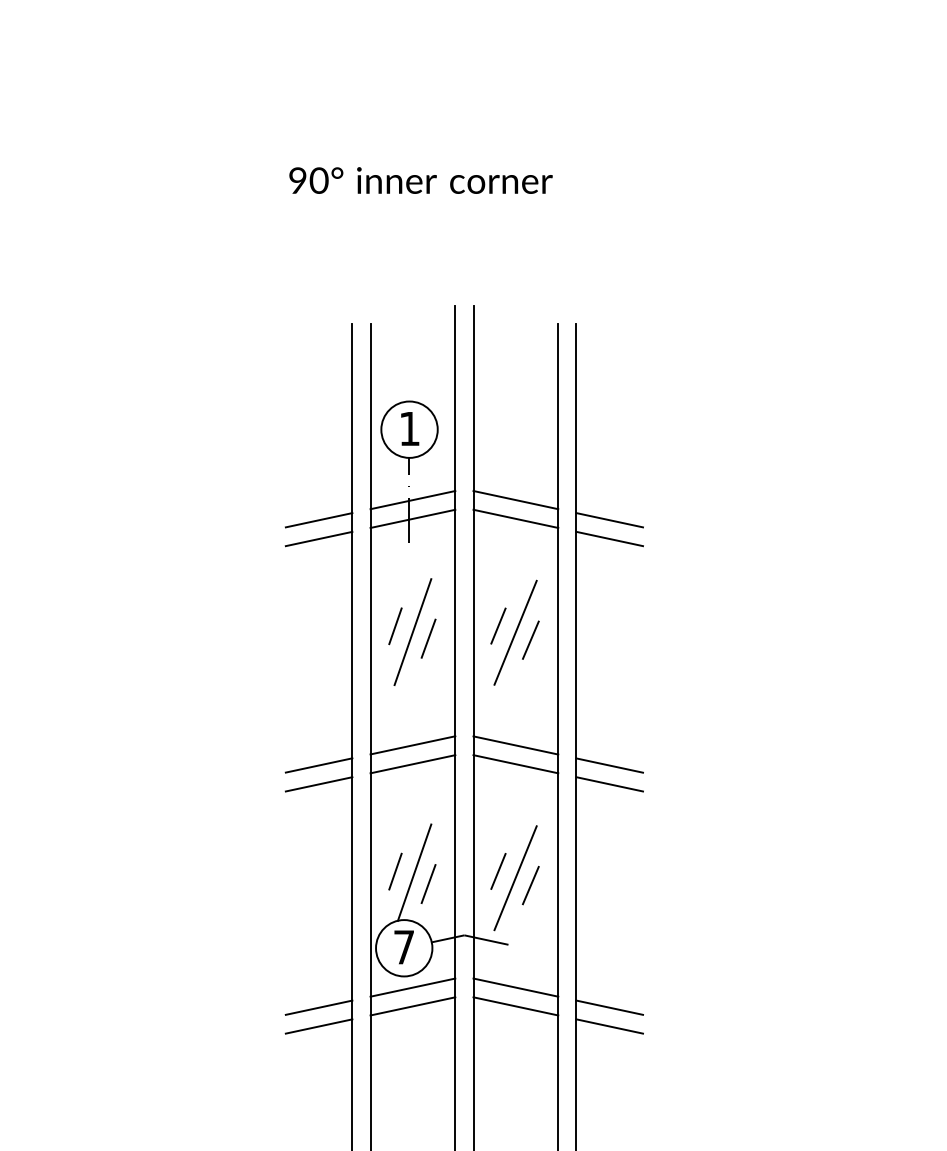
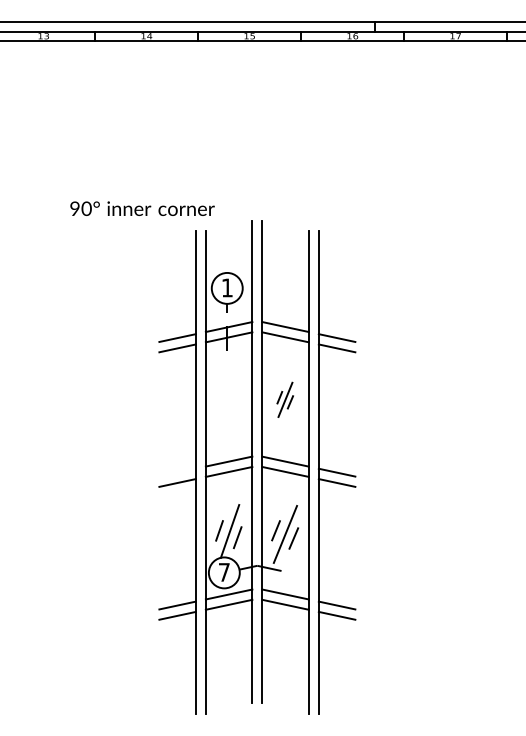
text: (420, 180) -> (142, 208), moved
part: (411, 632) -> (228, 399), removed
part: (515, 632) -> (285, 399), size x0.6
line: (318, 765) -> (177, 472), removed

